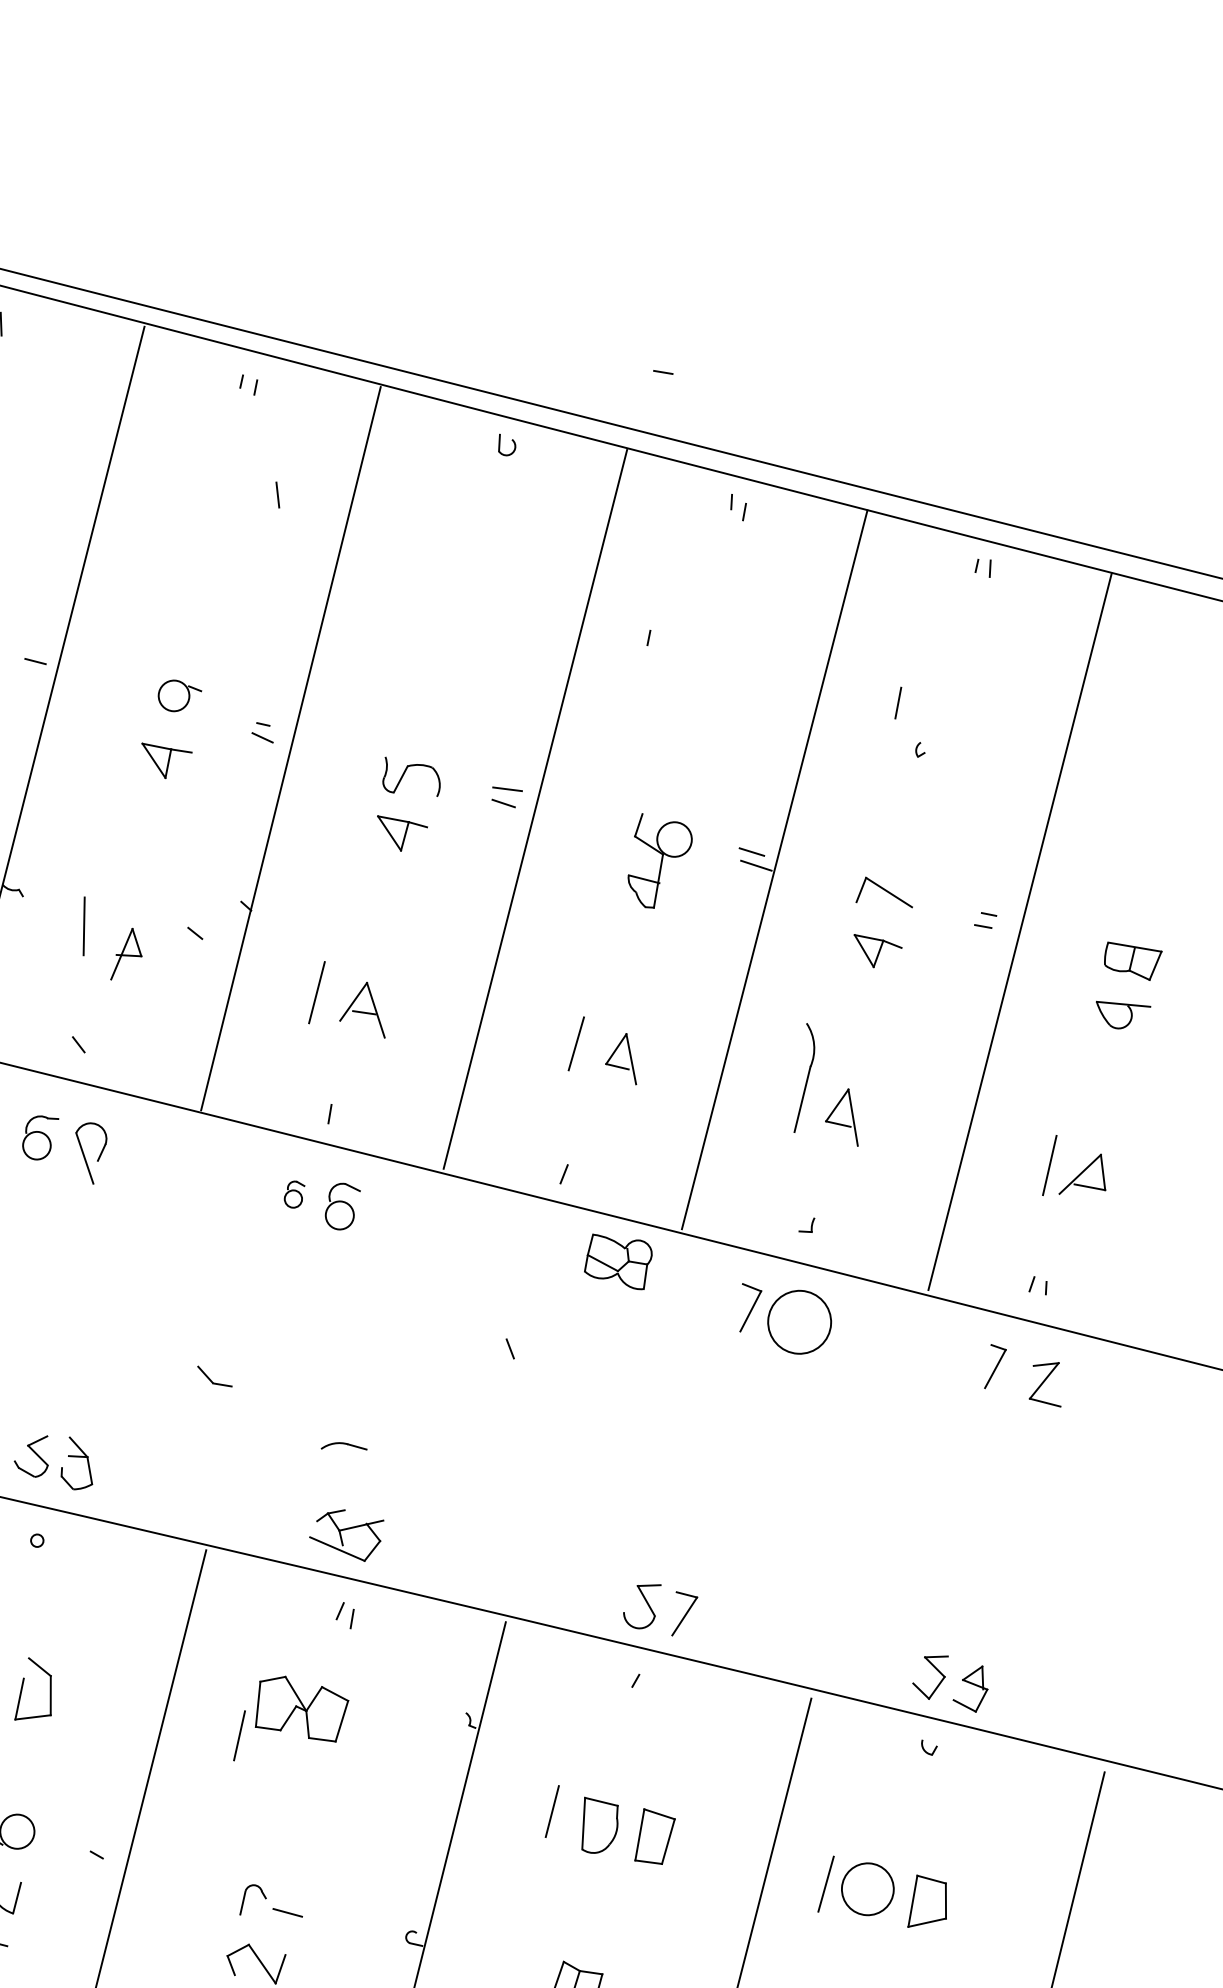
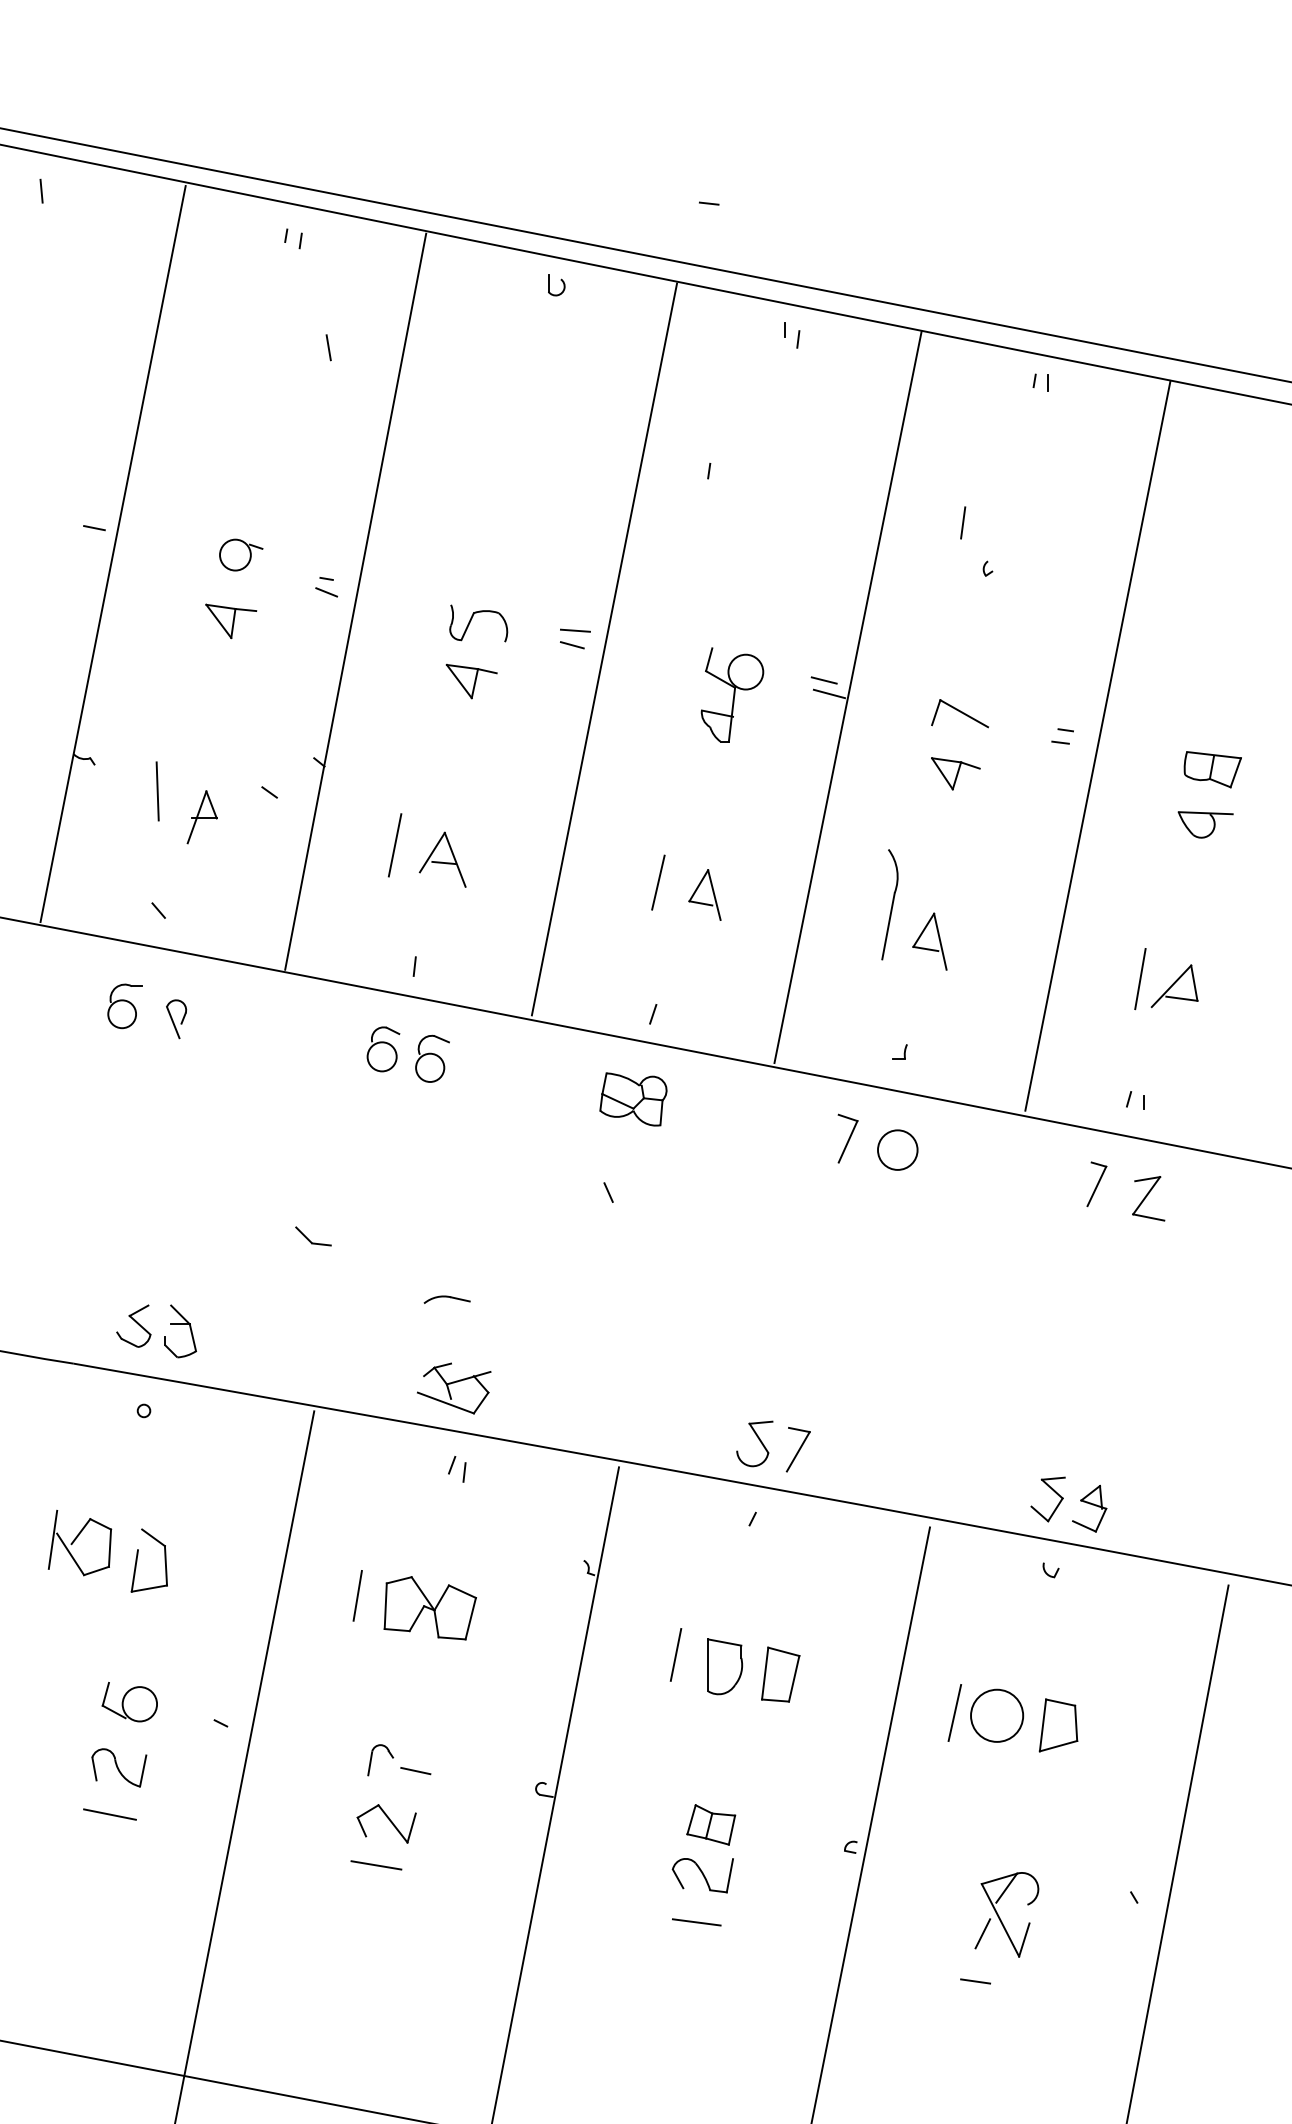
part: (90, 1153) -> (176, 1019), size x0.62
part: (294, 1194) -> (383, 1049), size x1.67
part: (618, 1262) -> (633, 1099), moved
circle: (799, 1321) -> (897, 1149), size x0.62
part: (301, 1708) -> (429, 1608), moved

